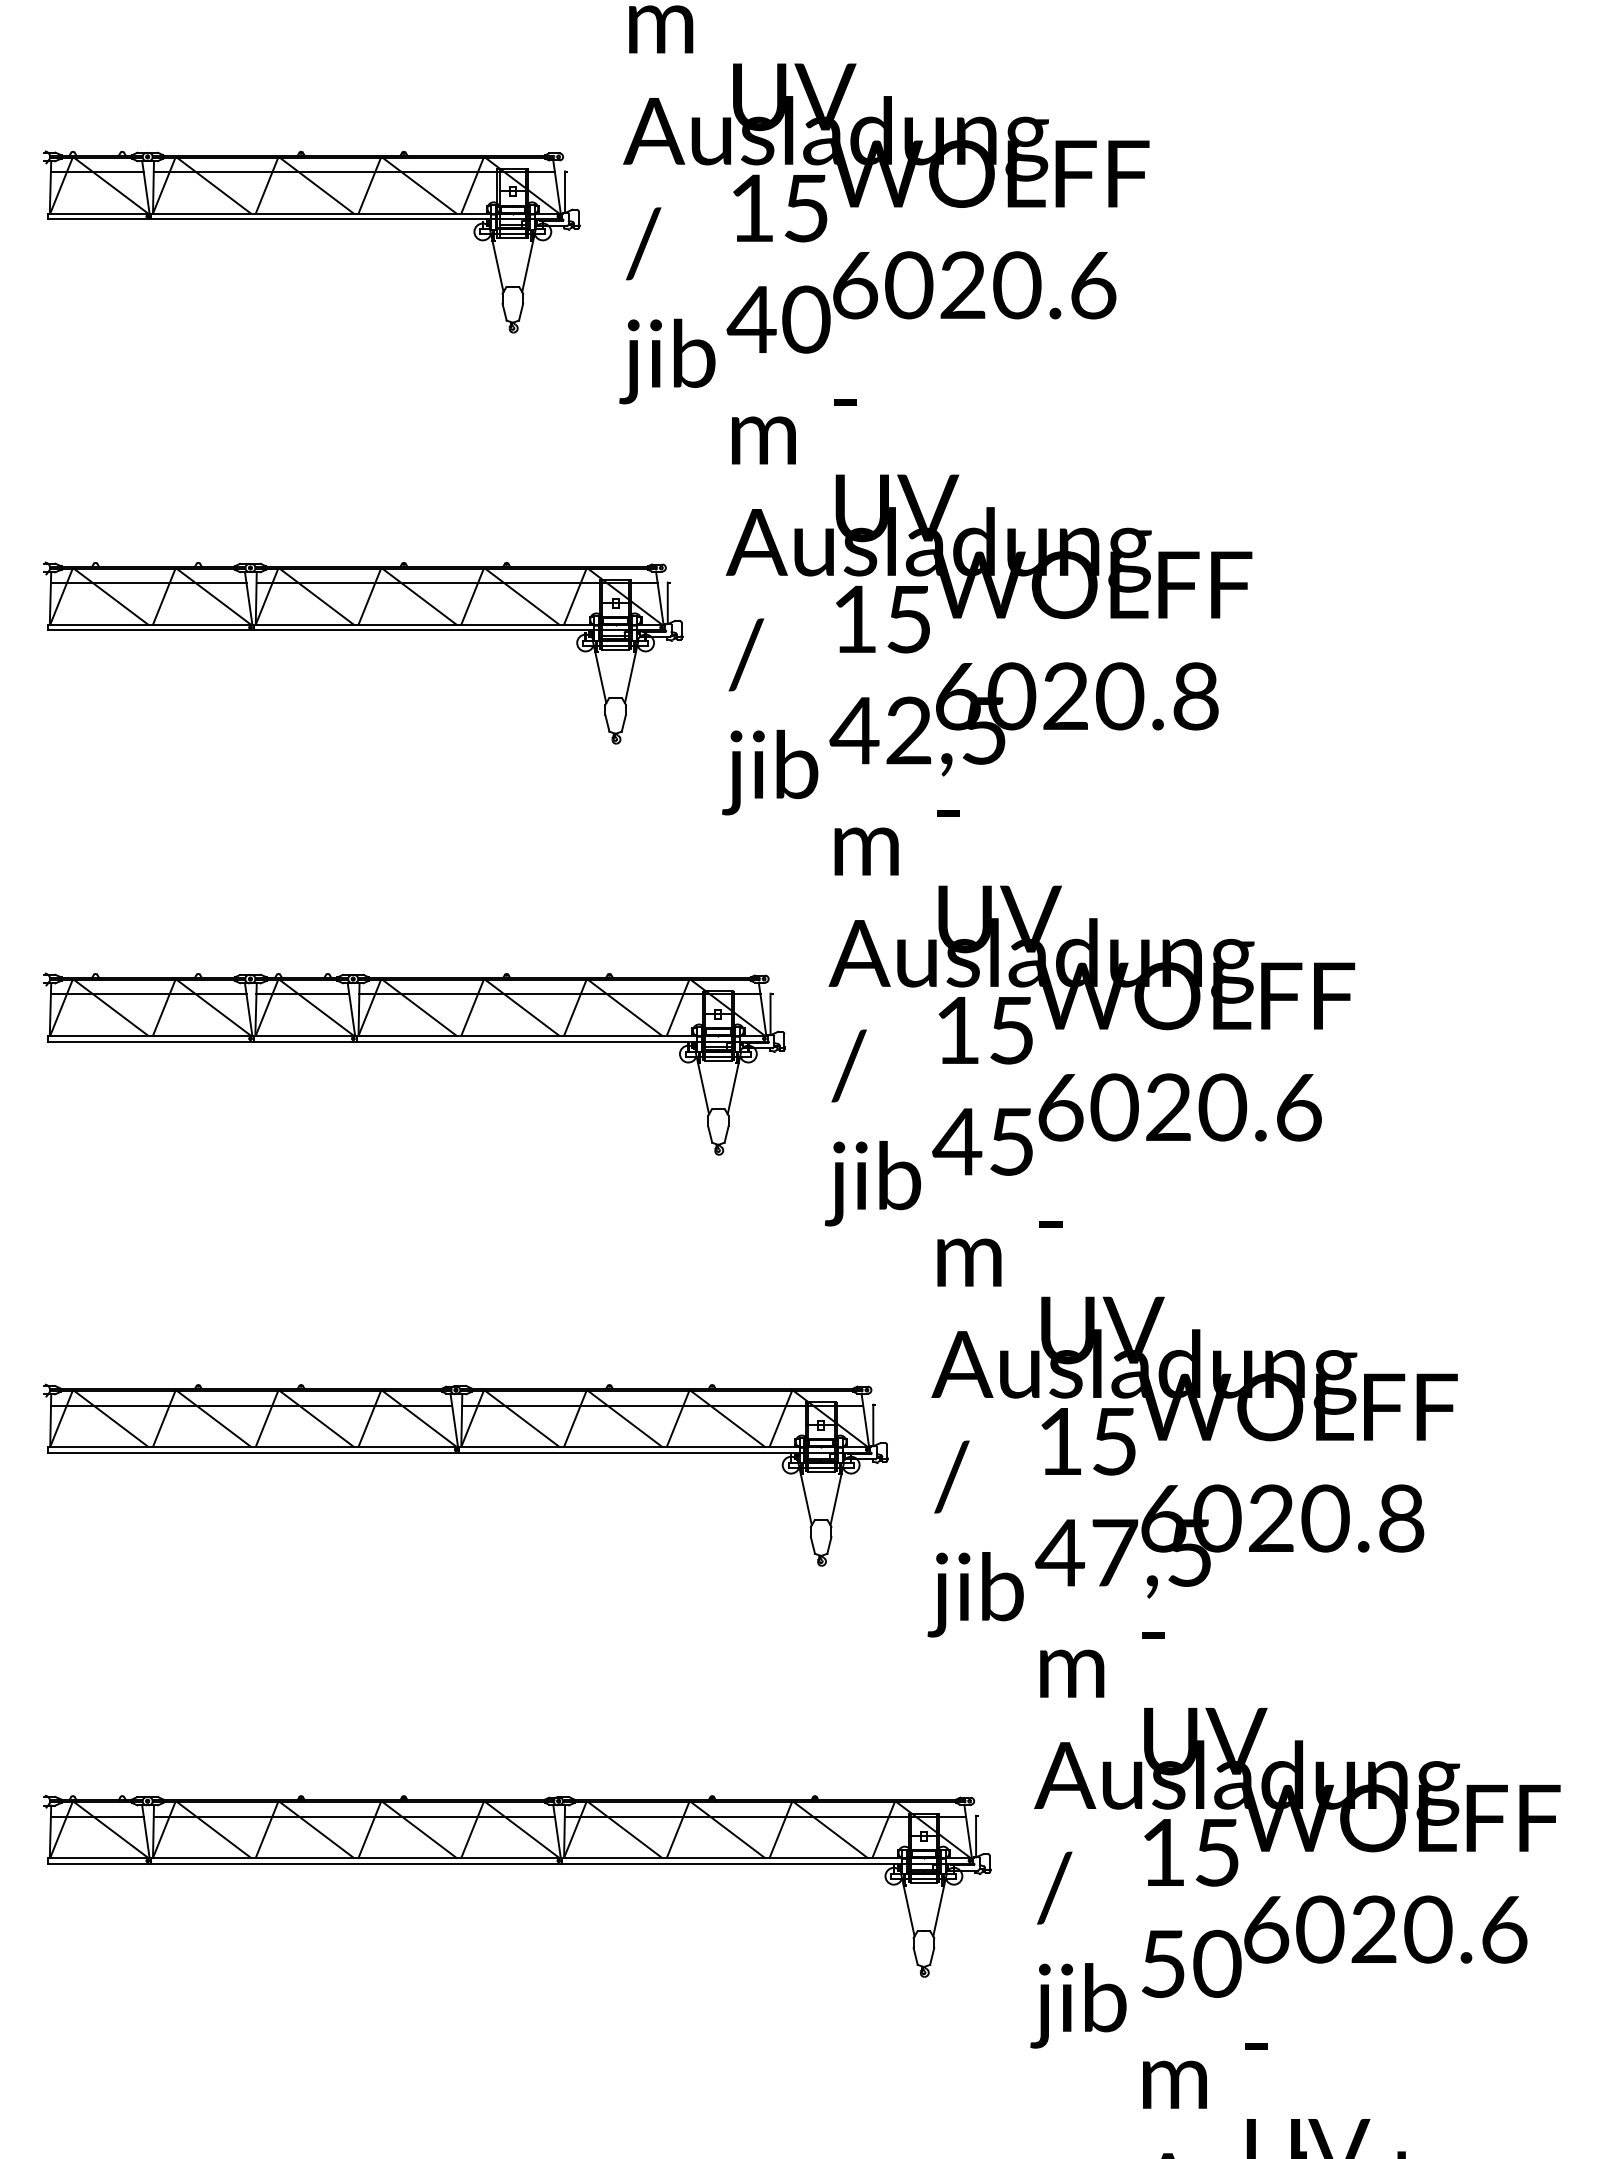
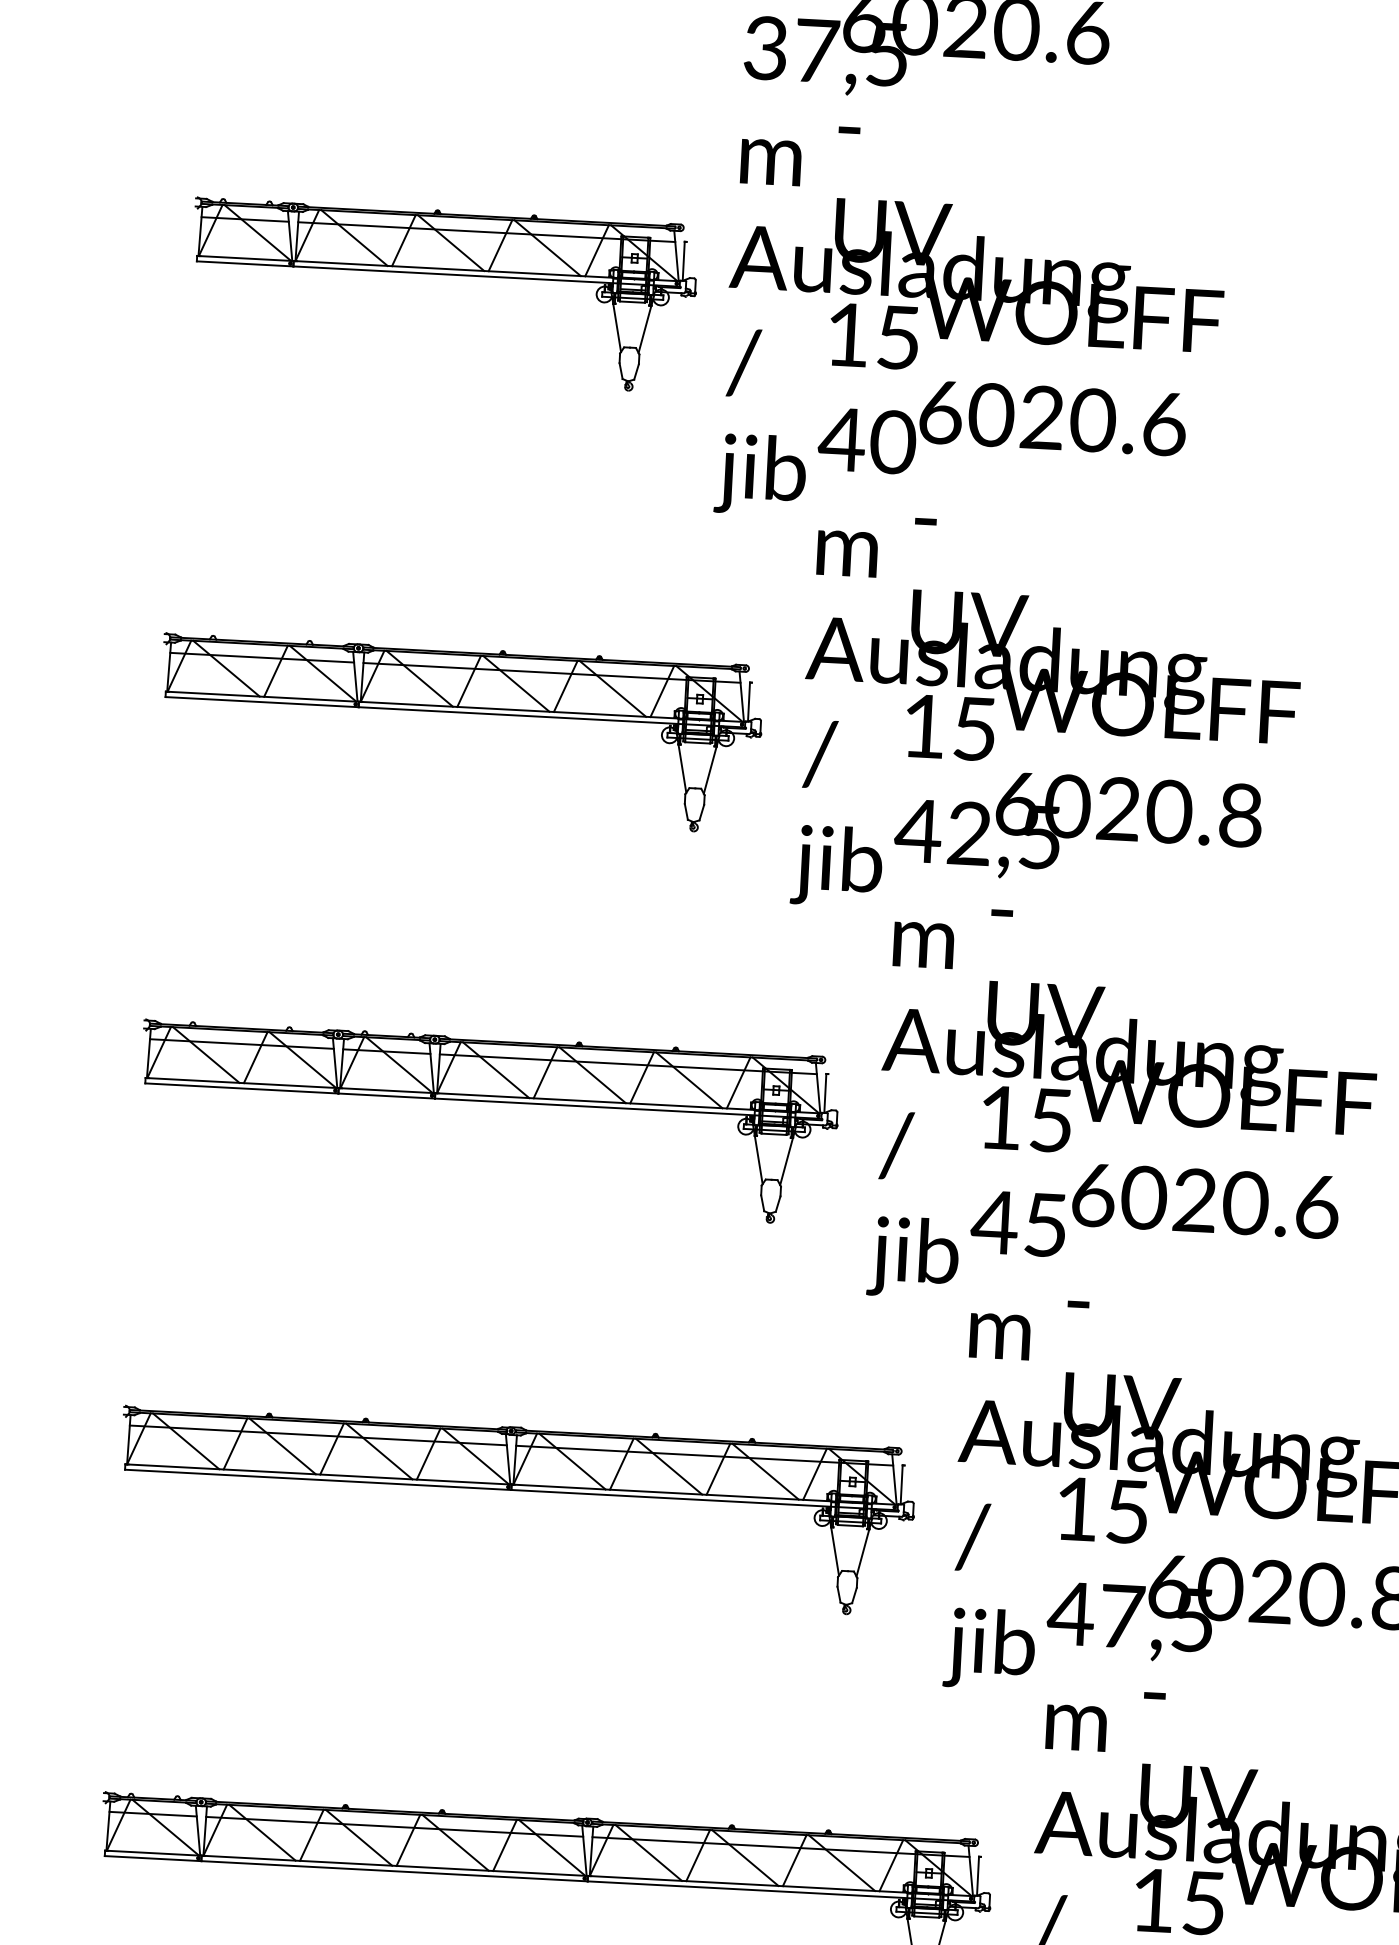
part: (311, 219) -> (444, 274), moved

